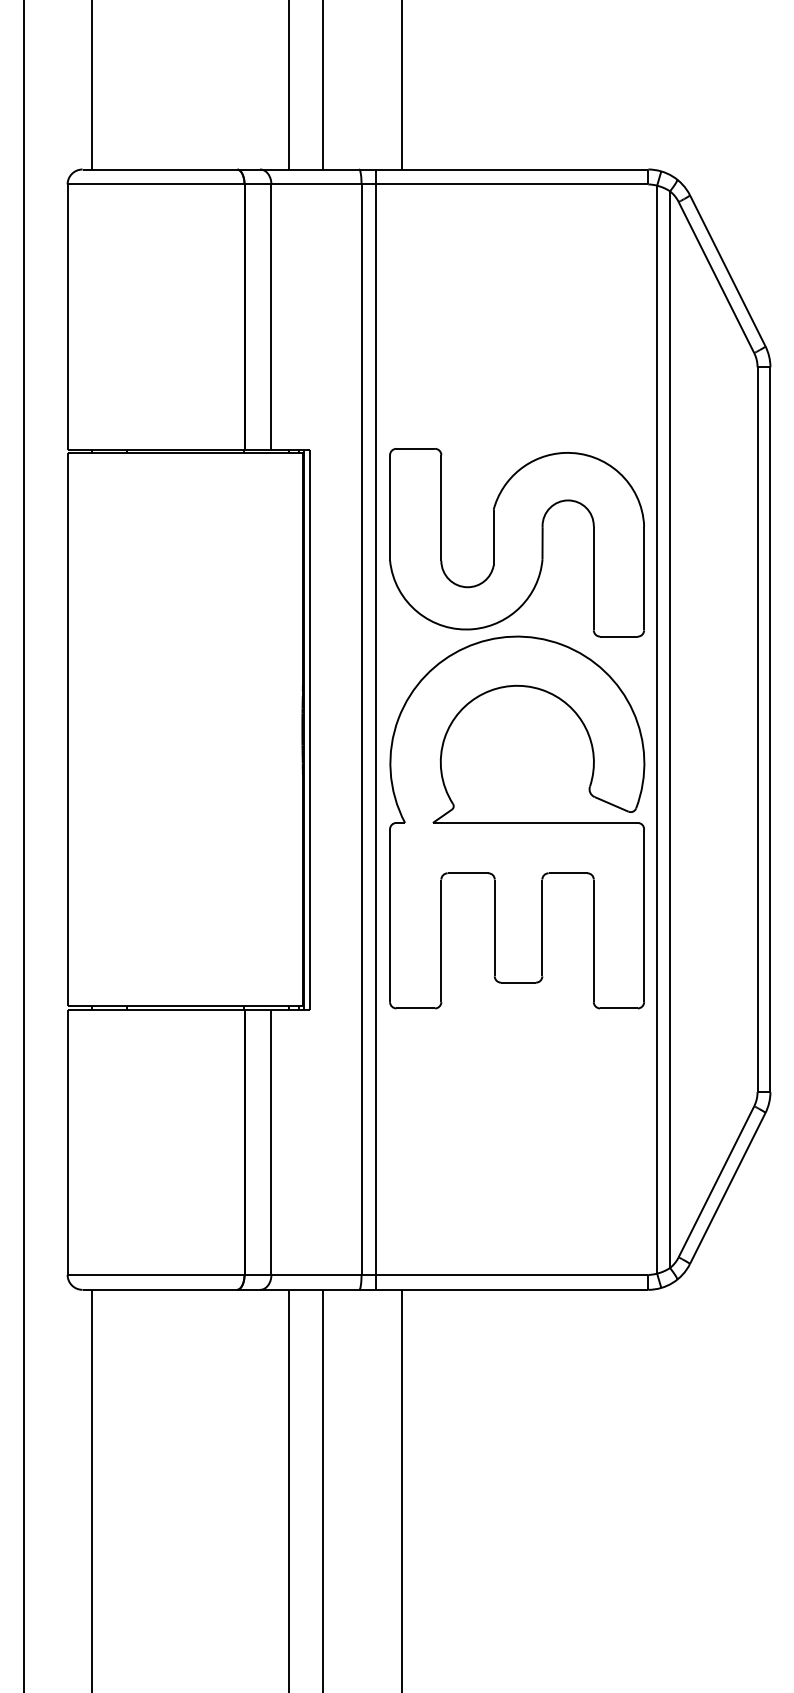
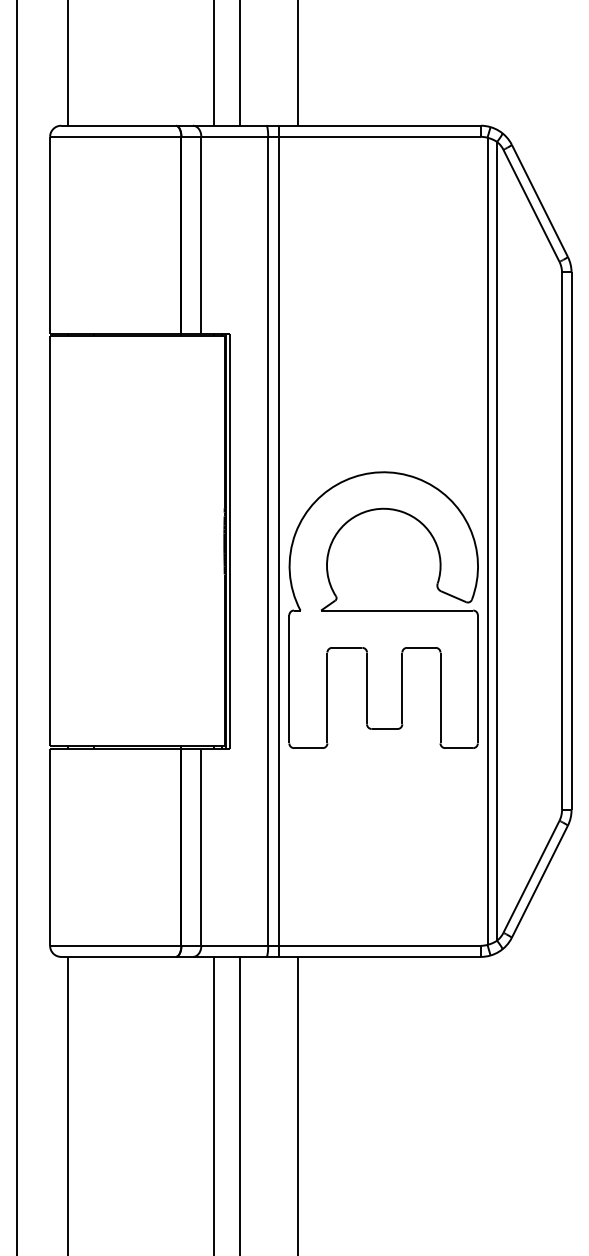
part: (516, 542) -> (383, 402), removed

